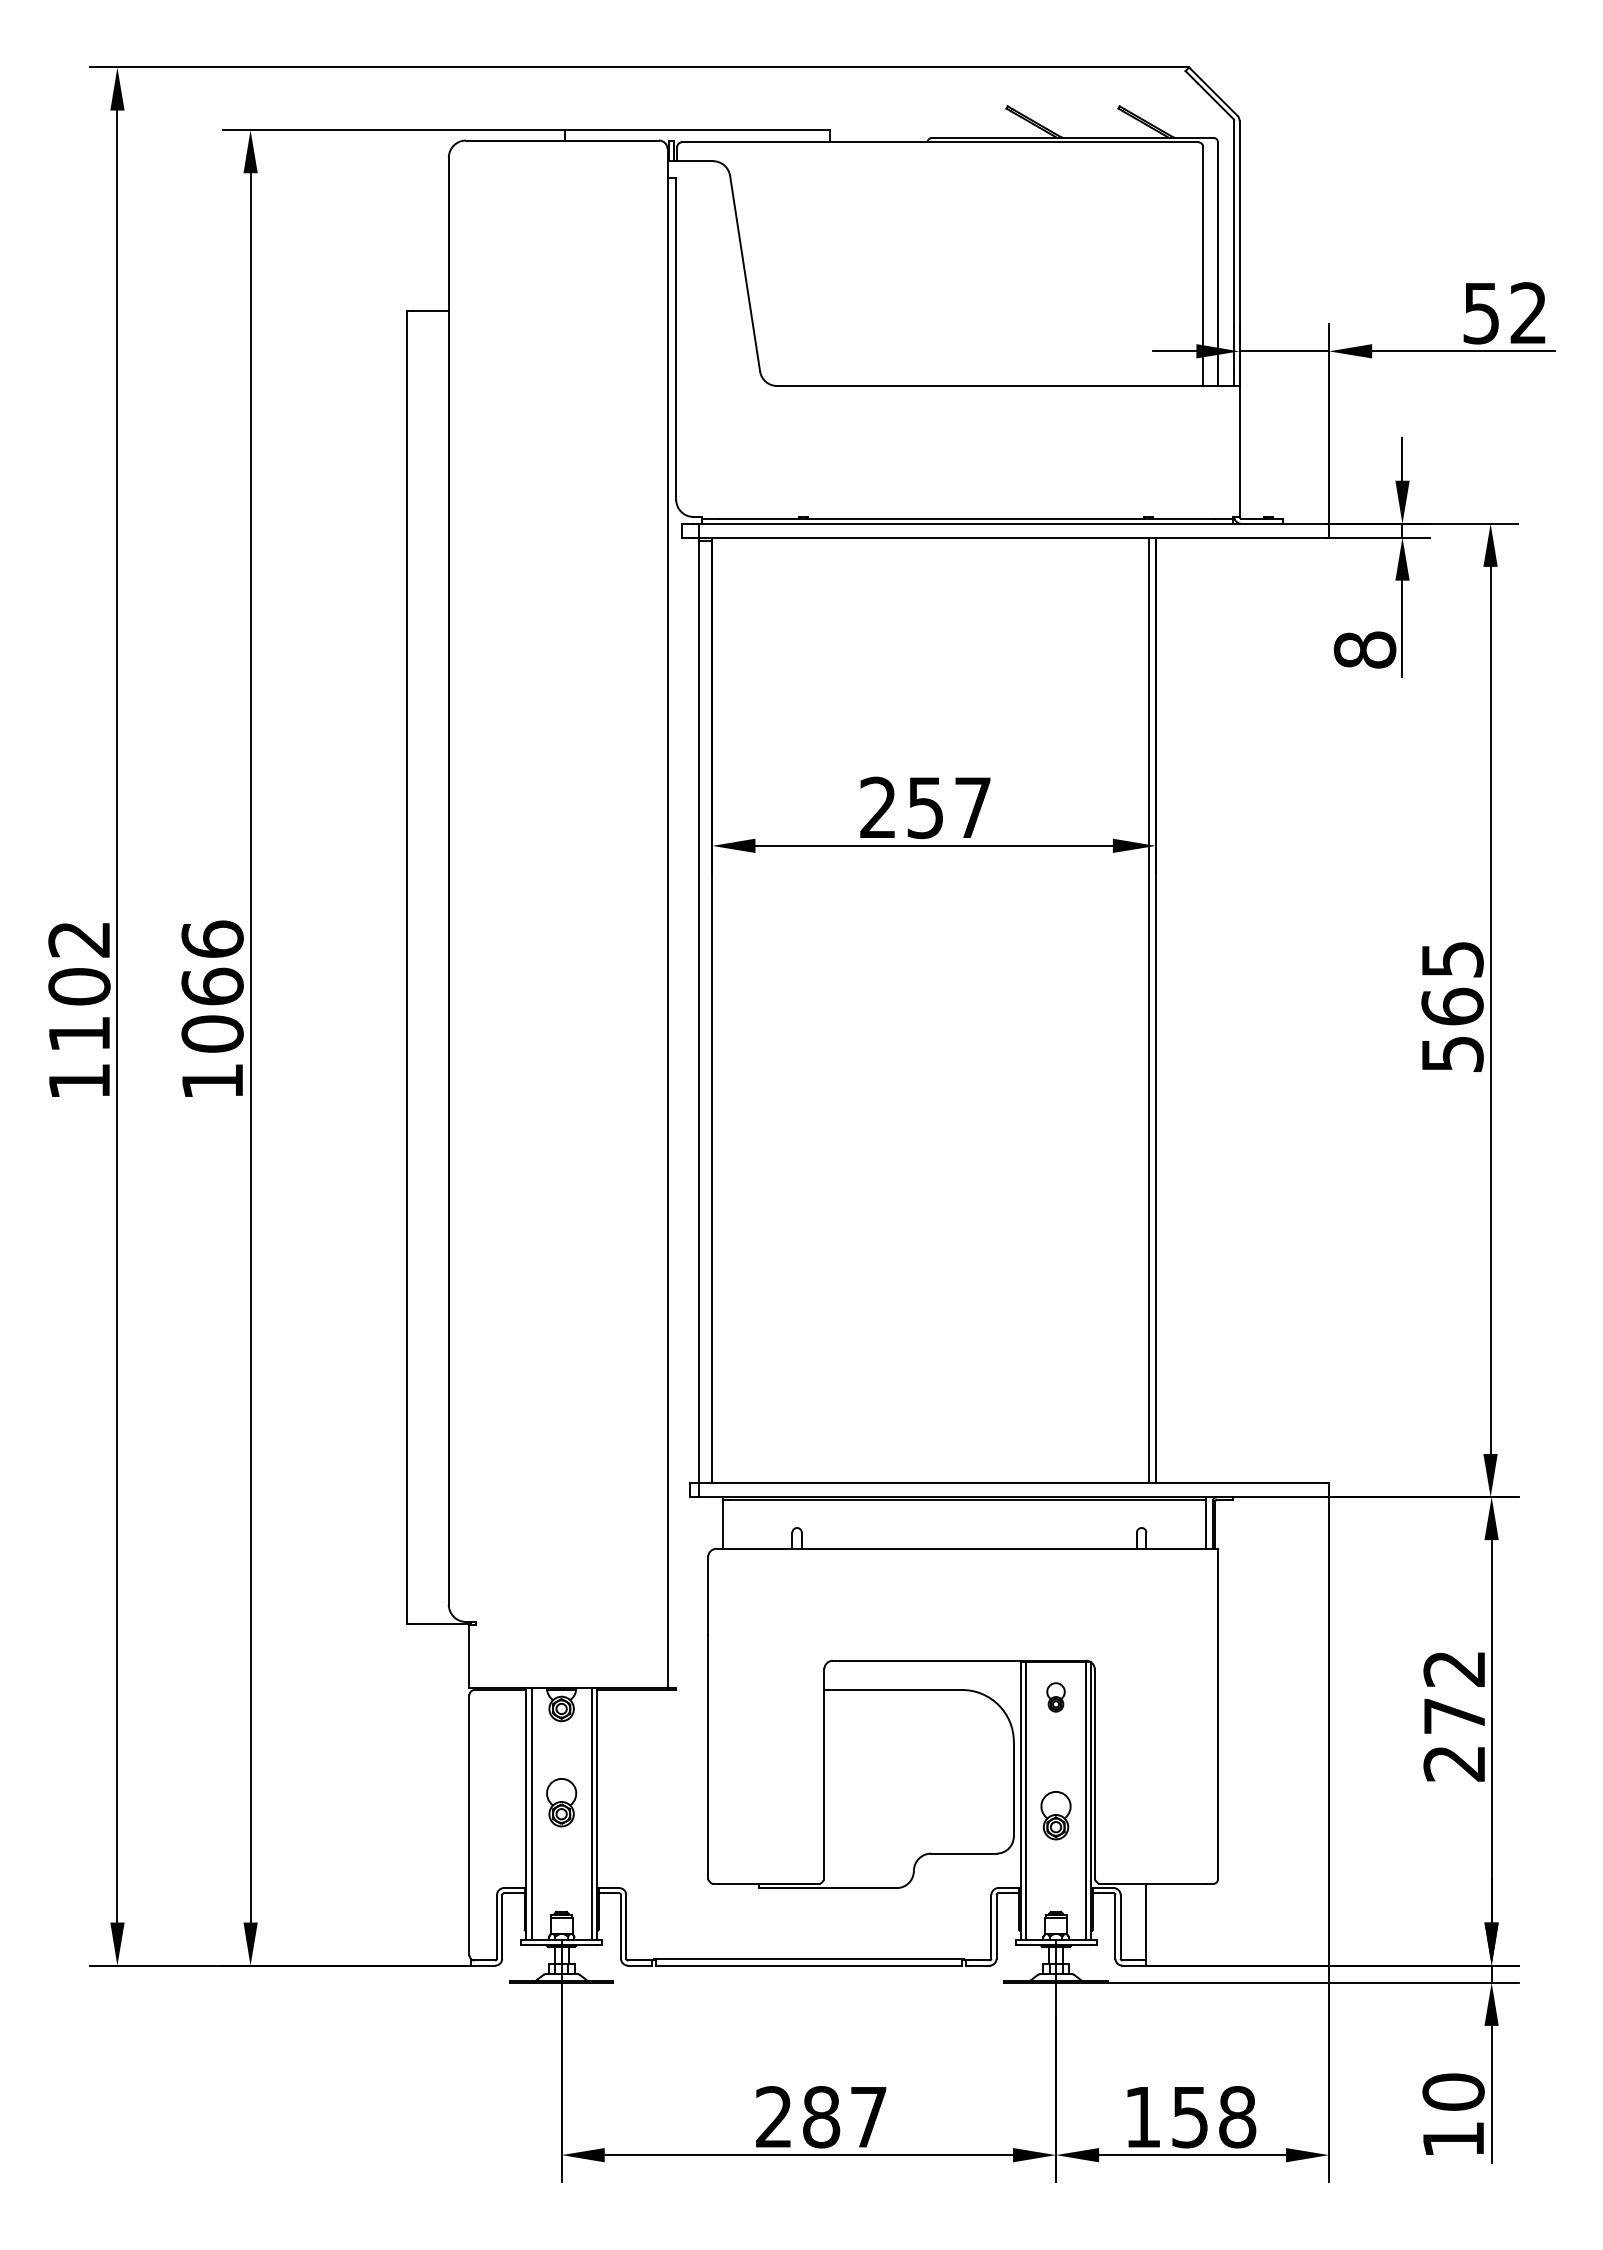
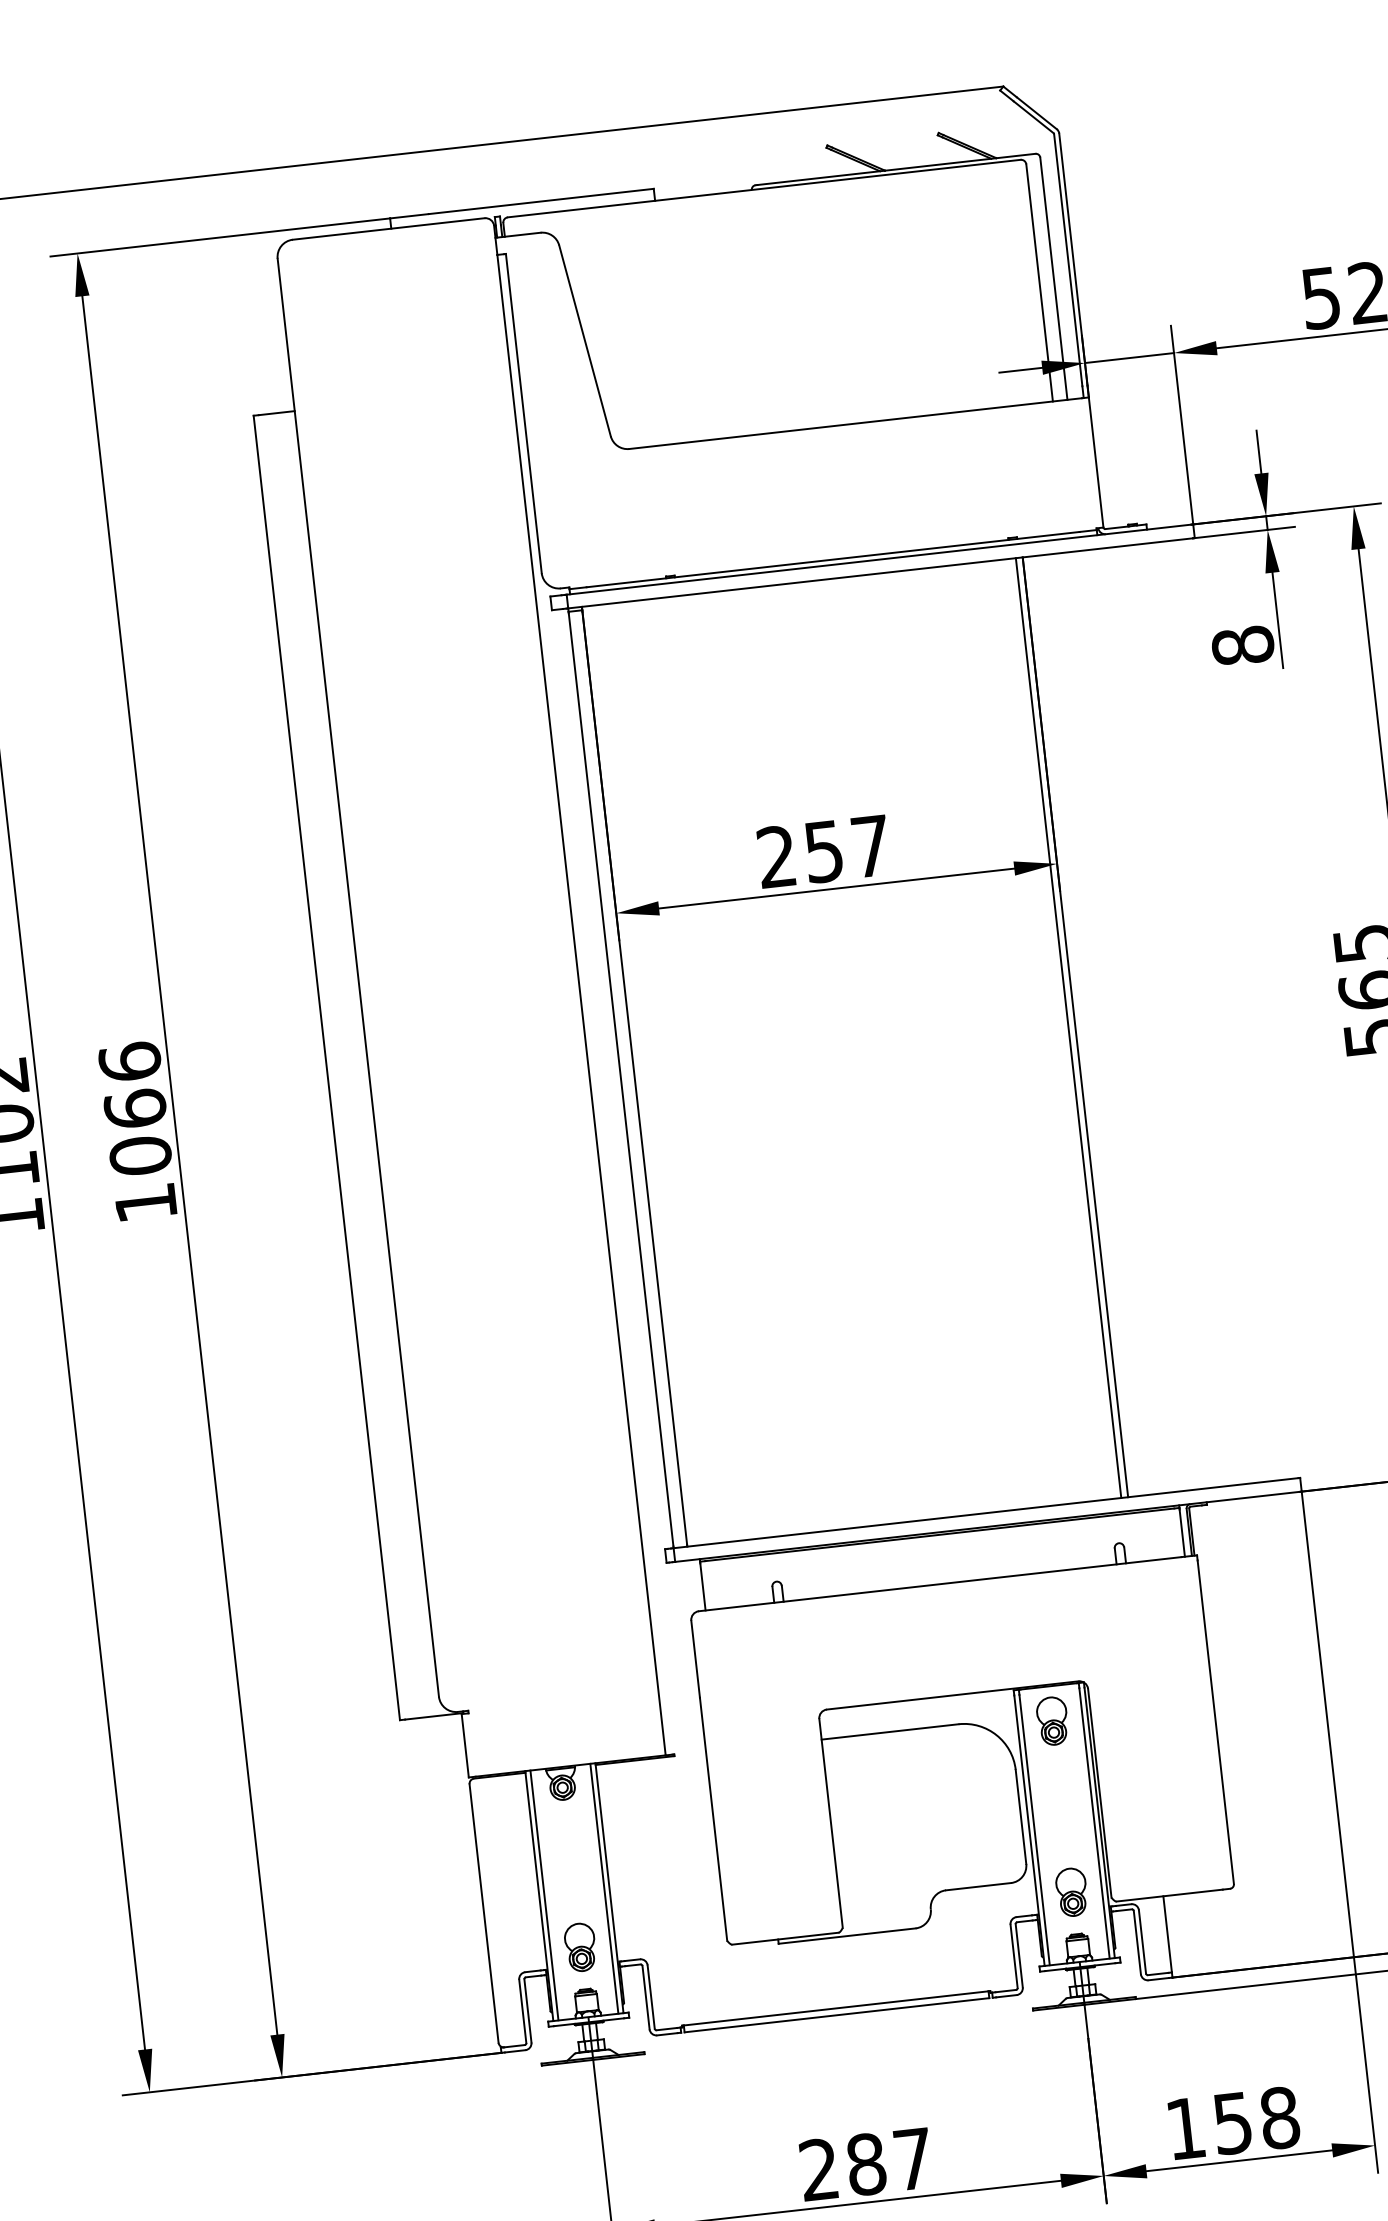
part: (1055, 1697) -> (1052, 1721), size x1.67
part: (561, 1802) -> (580, 1947), moved
part: (1055, 1815) -> (1071, 1892), moved

